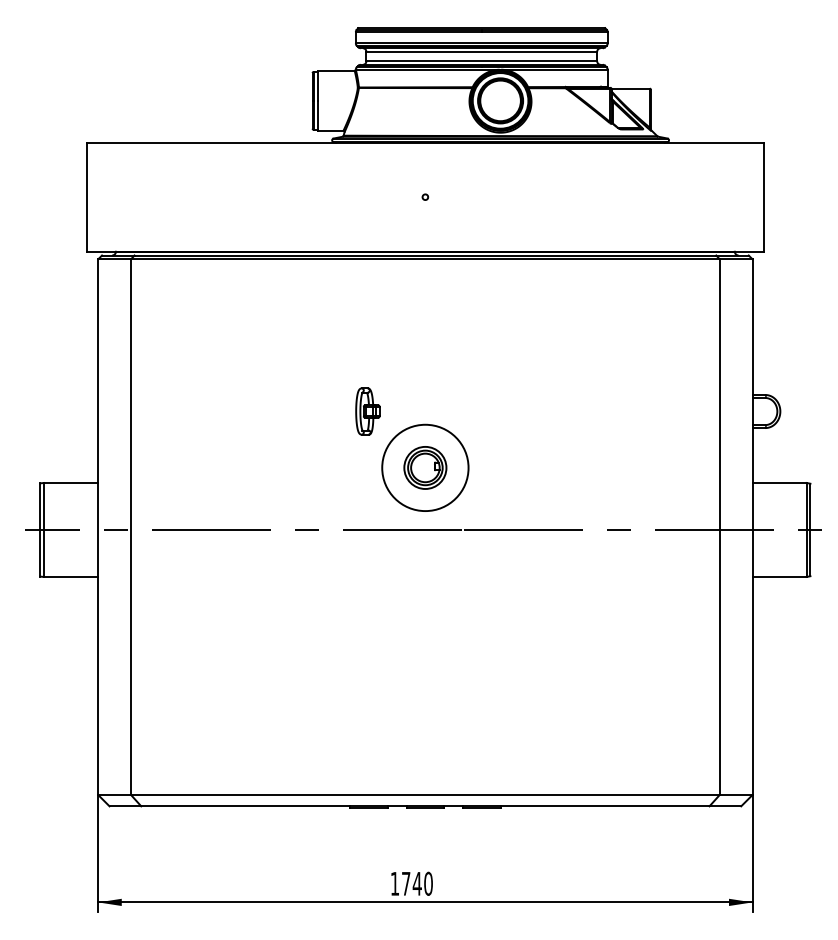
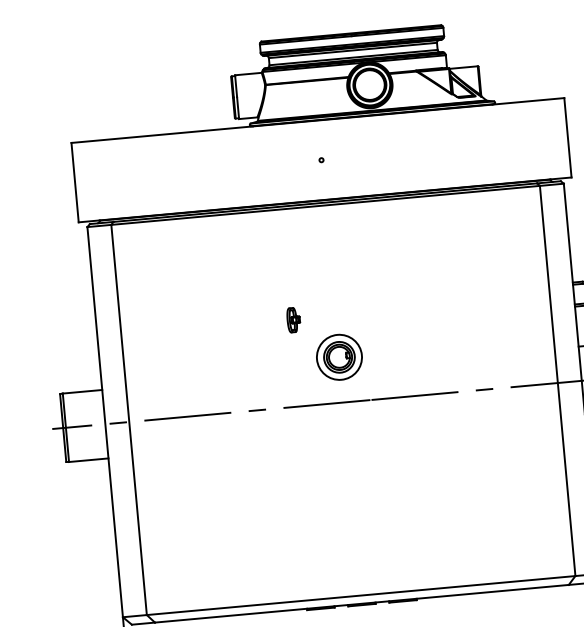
part: (367, 411) -> (293, 320), size x0.71
circle: (425, 467) -> (339, 357), size x0.71

